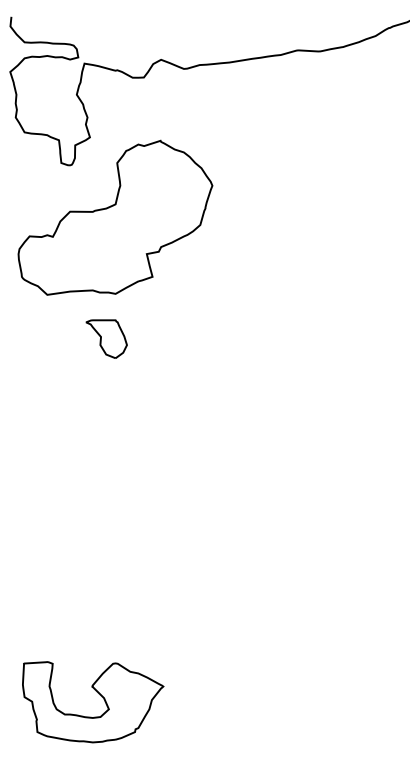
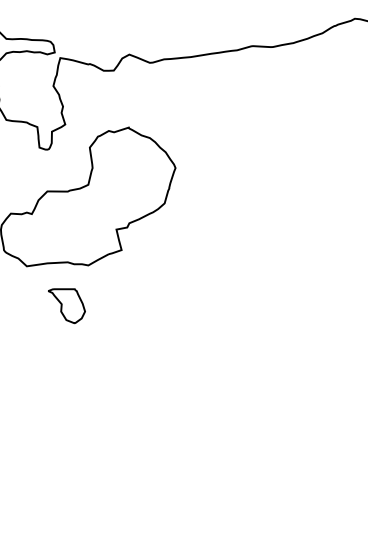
part: (106, 338) -> (66, 305), moved

